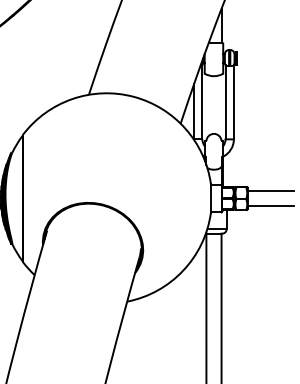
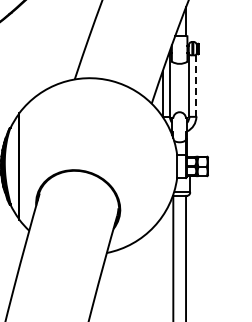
line: (234, 103) -> (196, 86), solid -> dashed
line: (269, 191) -> (226, 160), removed
line: (269, 205) -> (226, 172), removed

